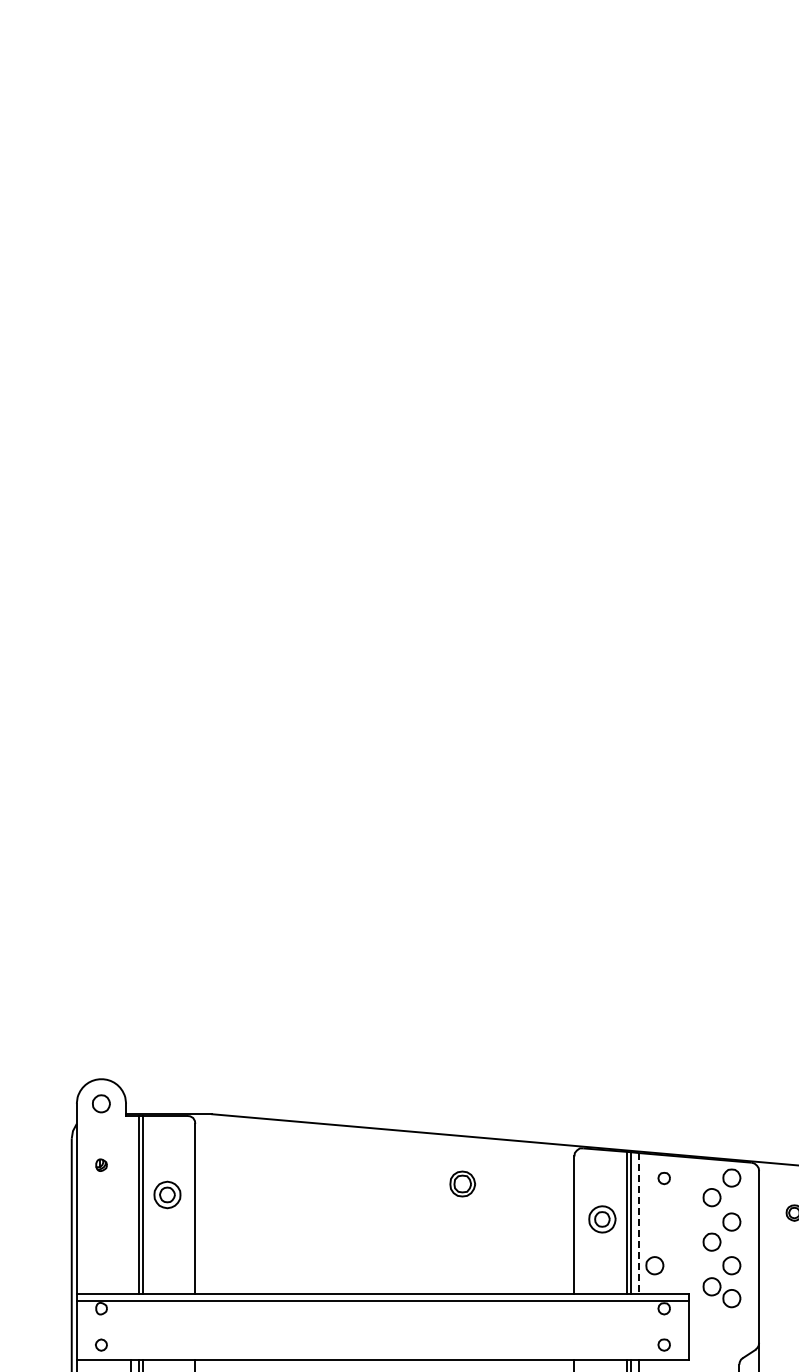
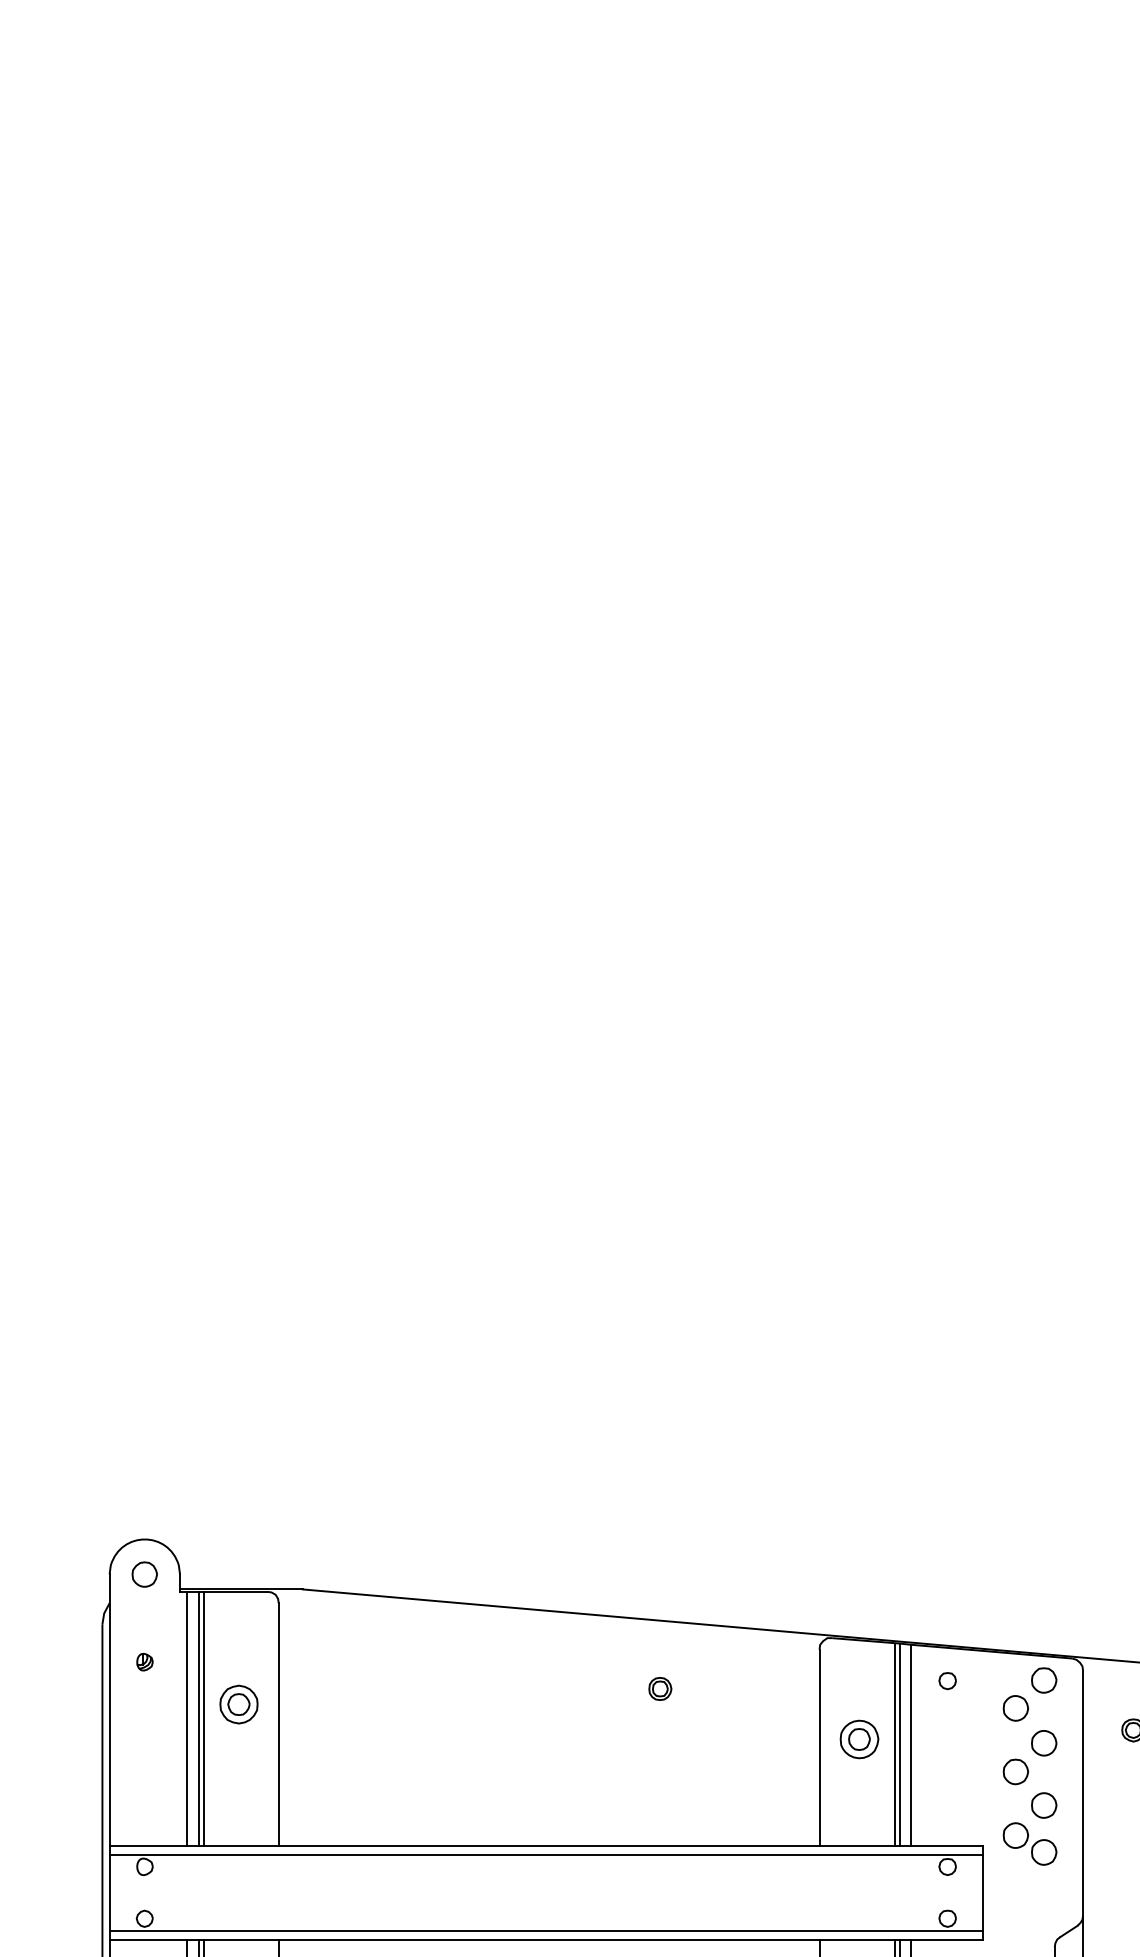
part: (462, 1183) -> (659, 1688), size x0.62
line: (131, 1204) -> (187, 1718), added
line: (638, 1223) -> (910, 1745), dashed -> solid
part: (654, 1265) -> (933, 1805), removed
line: (382, 1353) -> (545, 1930), added

